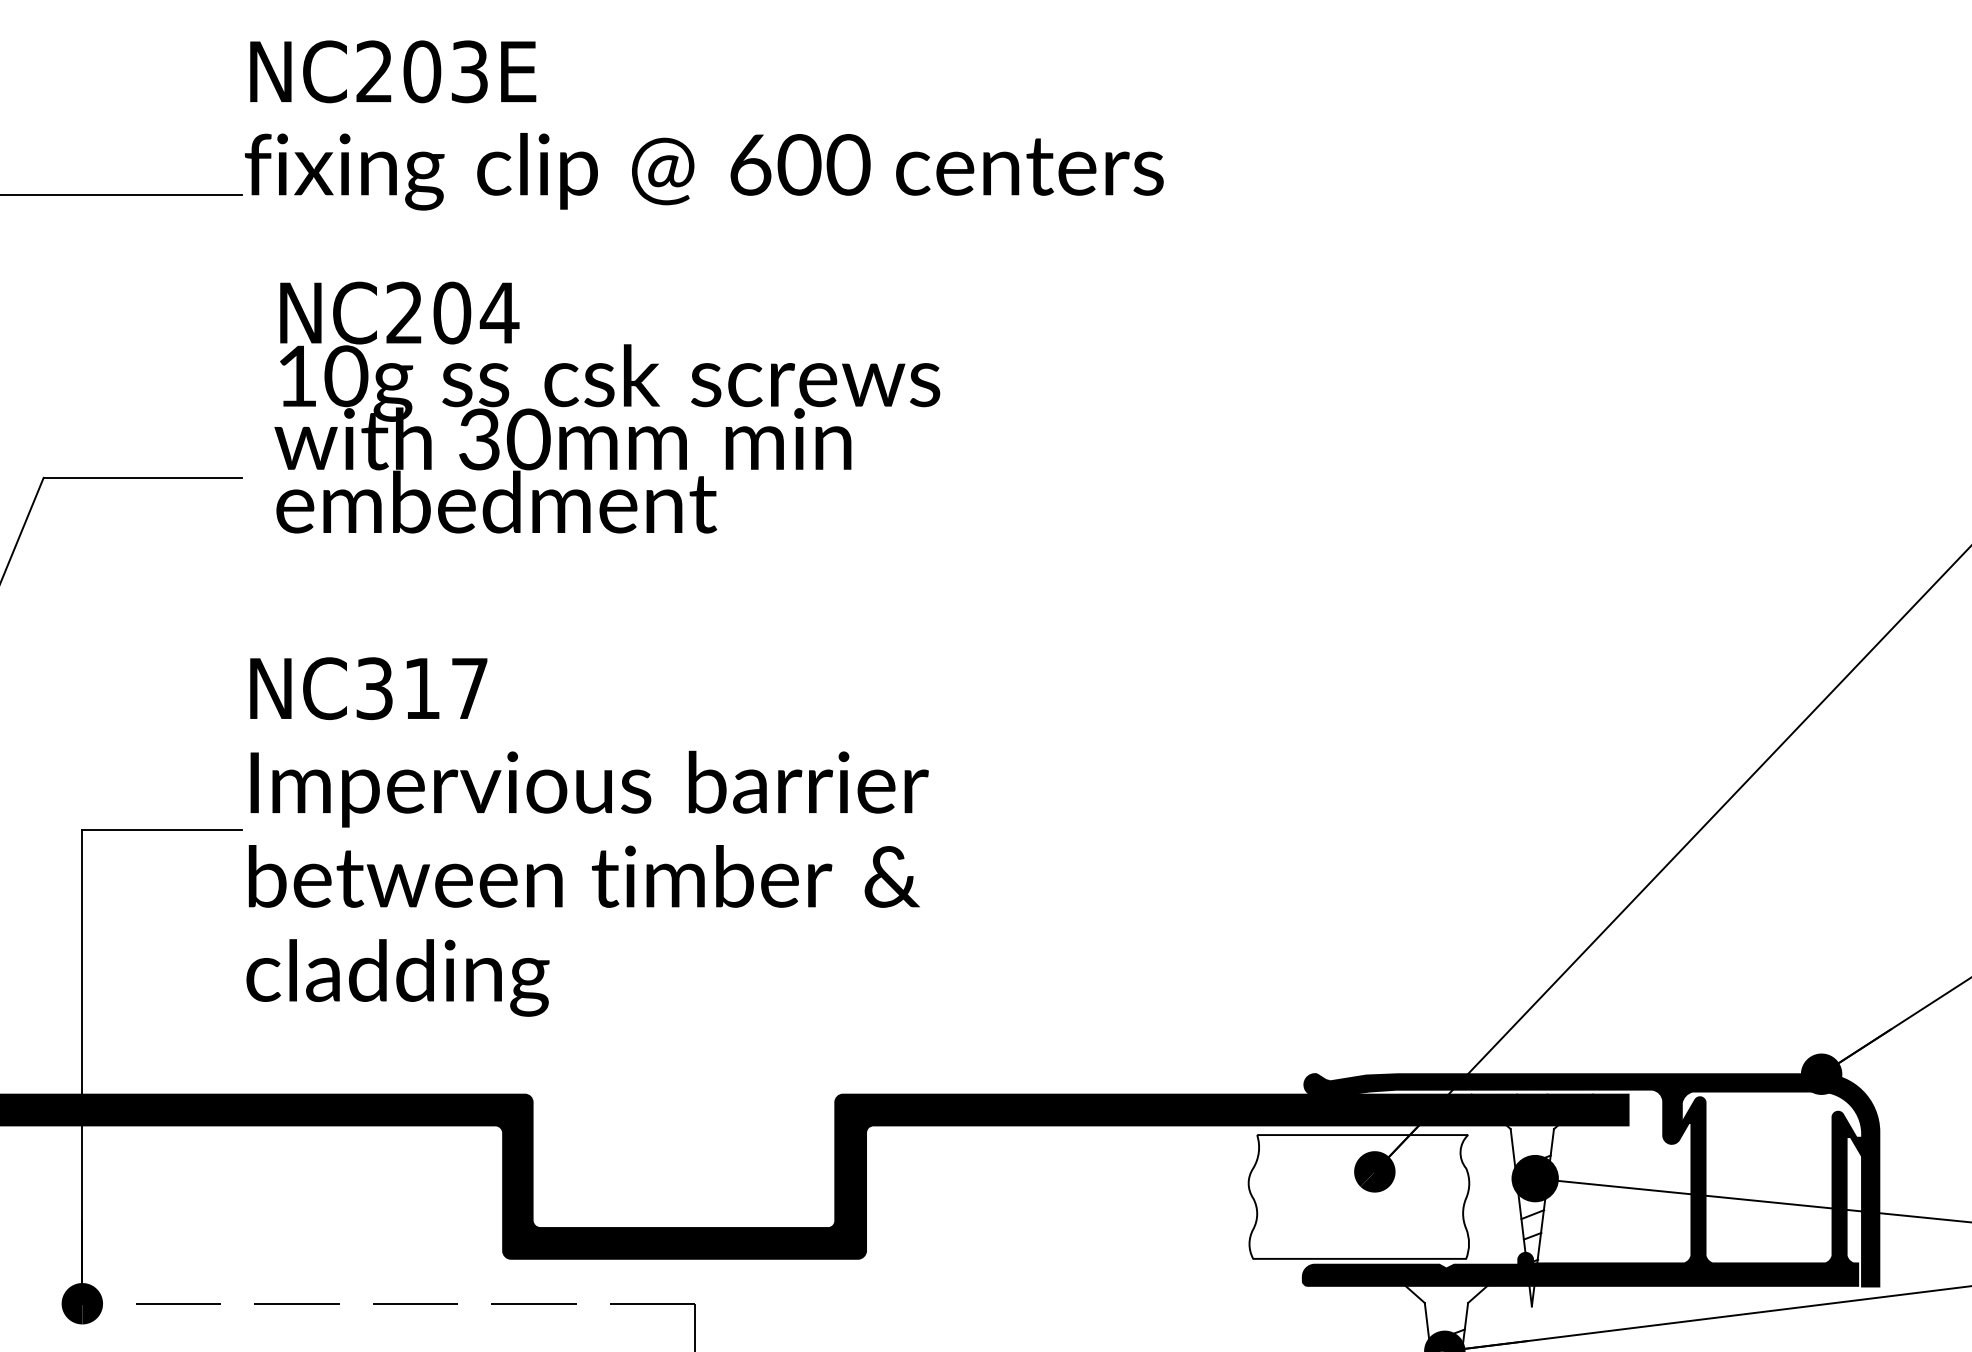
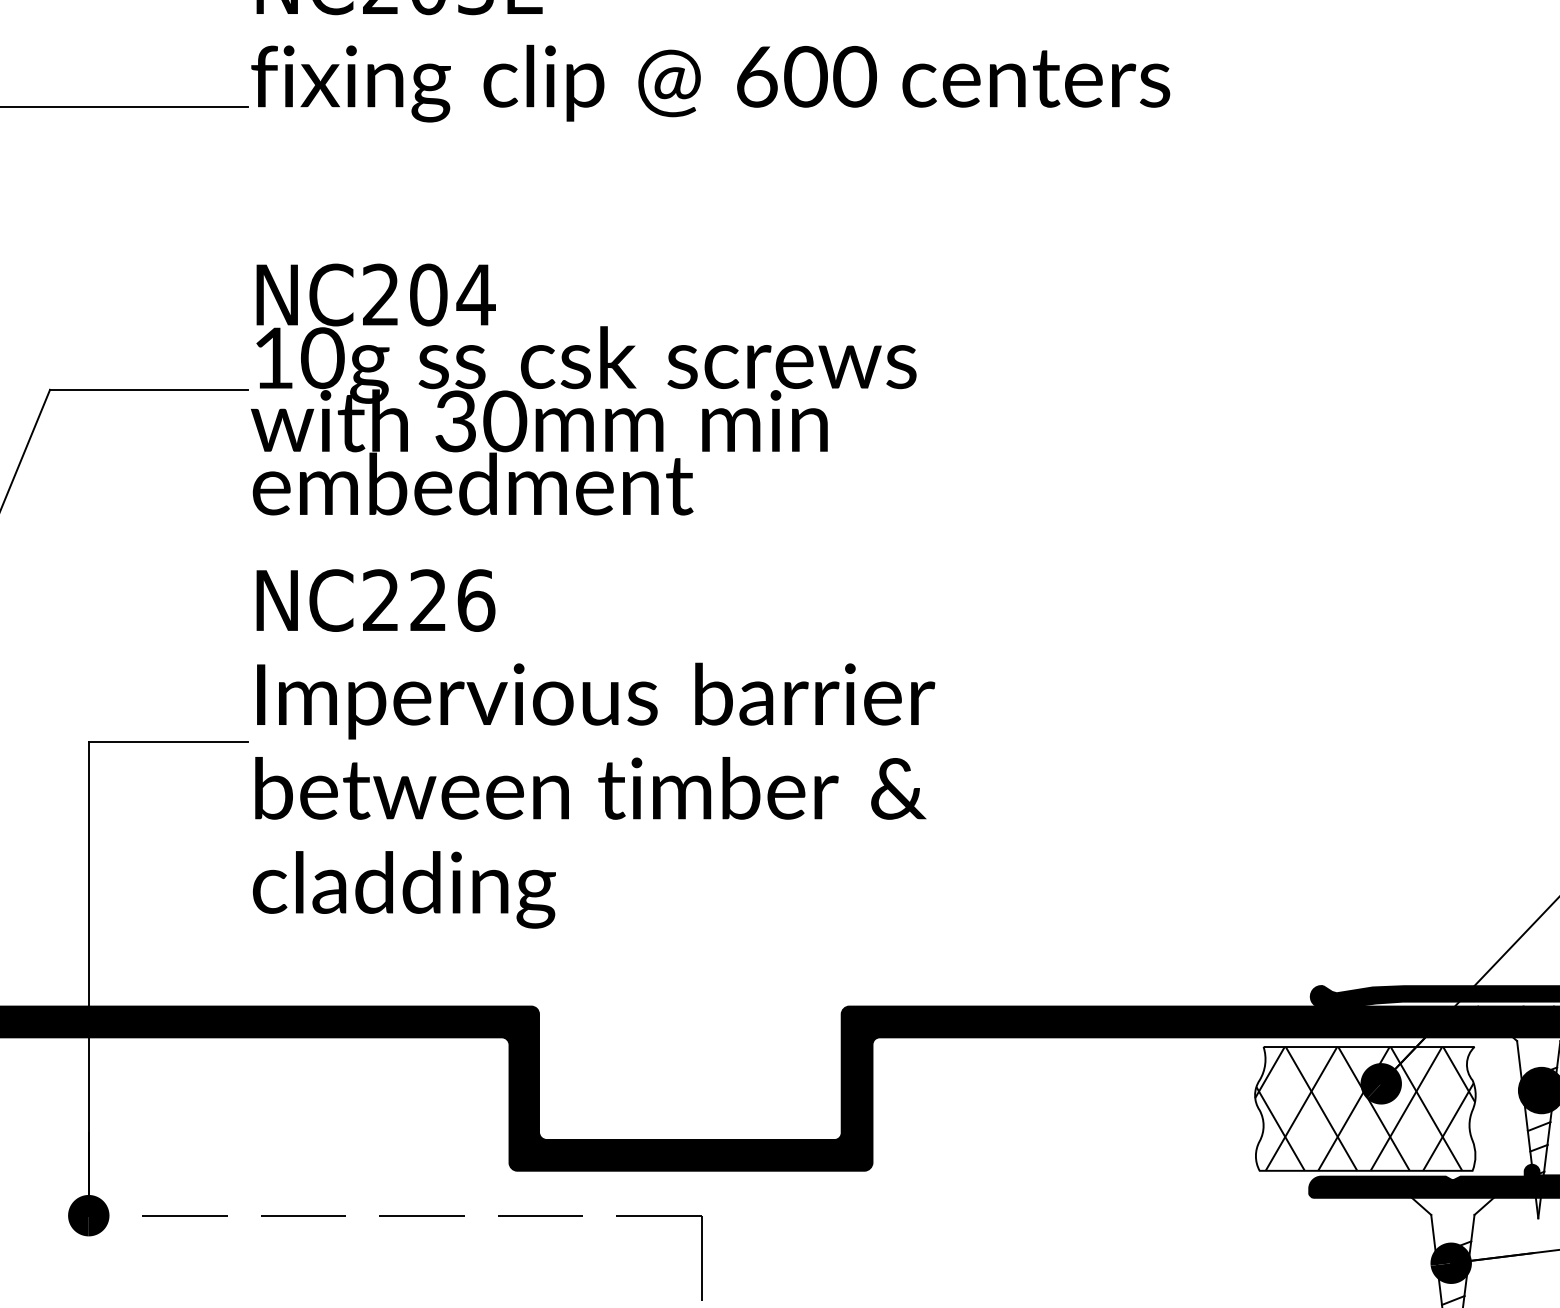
text: (607, 407) -> (583, 389), moved
text: (422, 688) -> (428, 600), NC317 -> NC226
hatch: (1358, 1196) -> (1364, 1108), added

